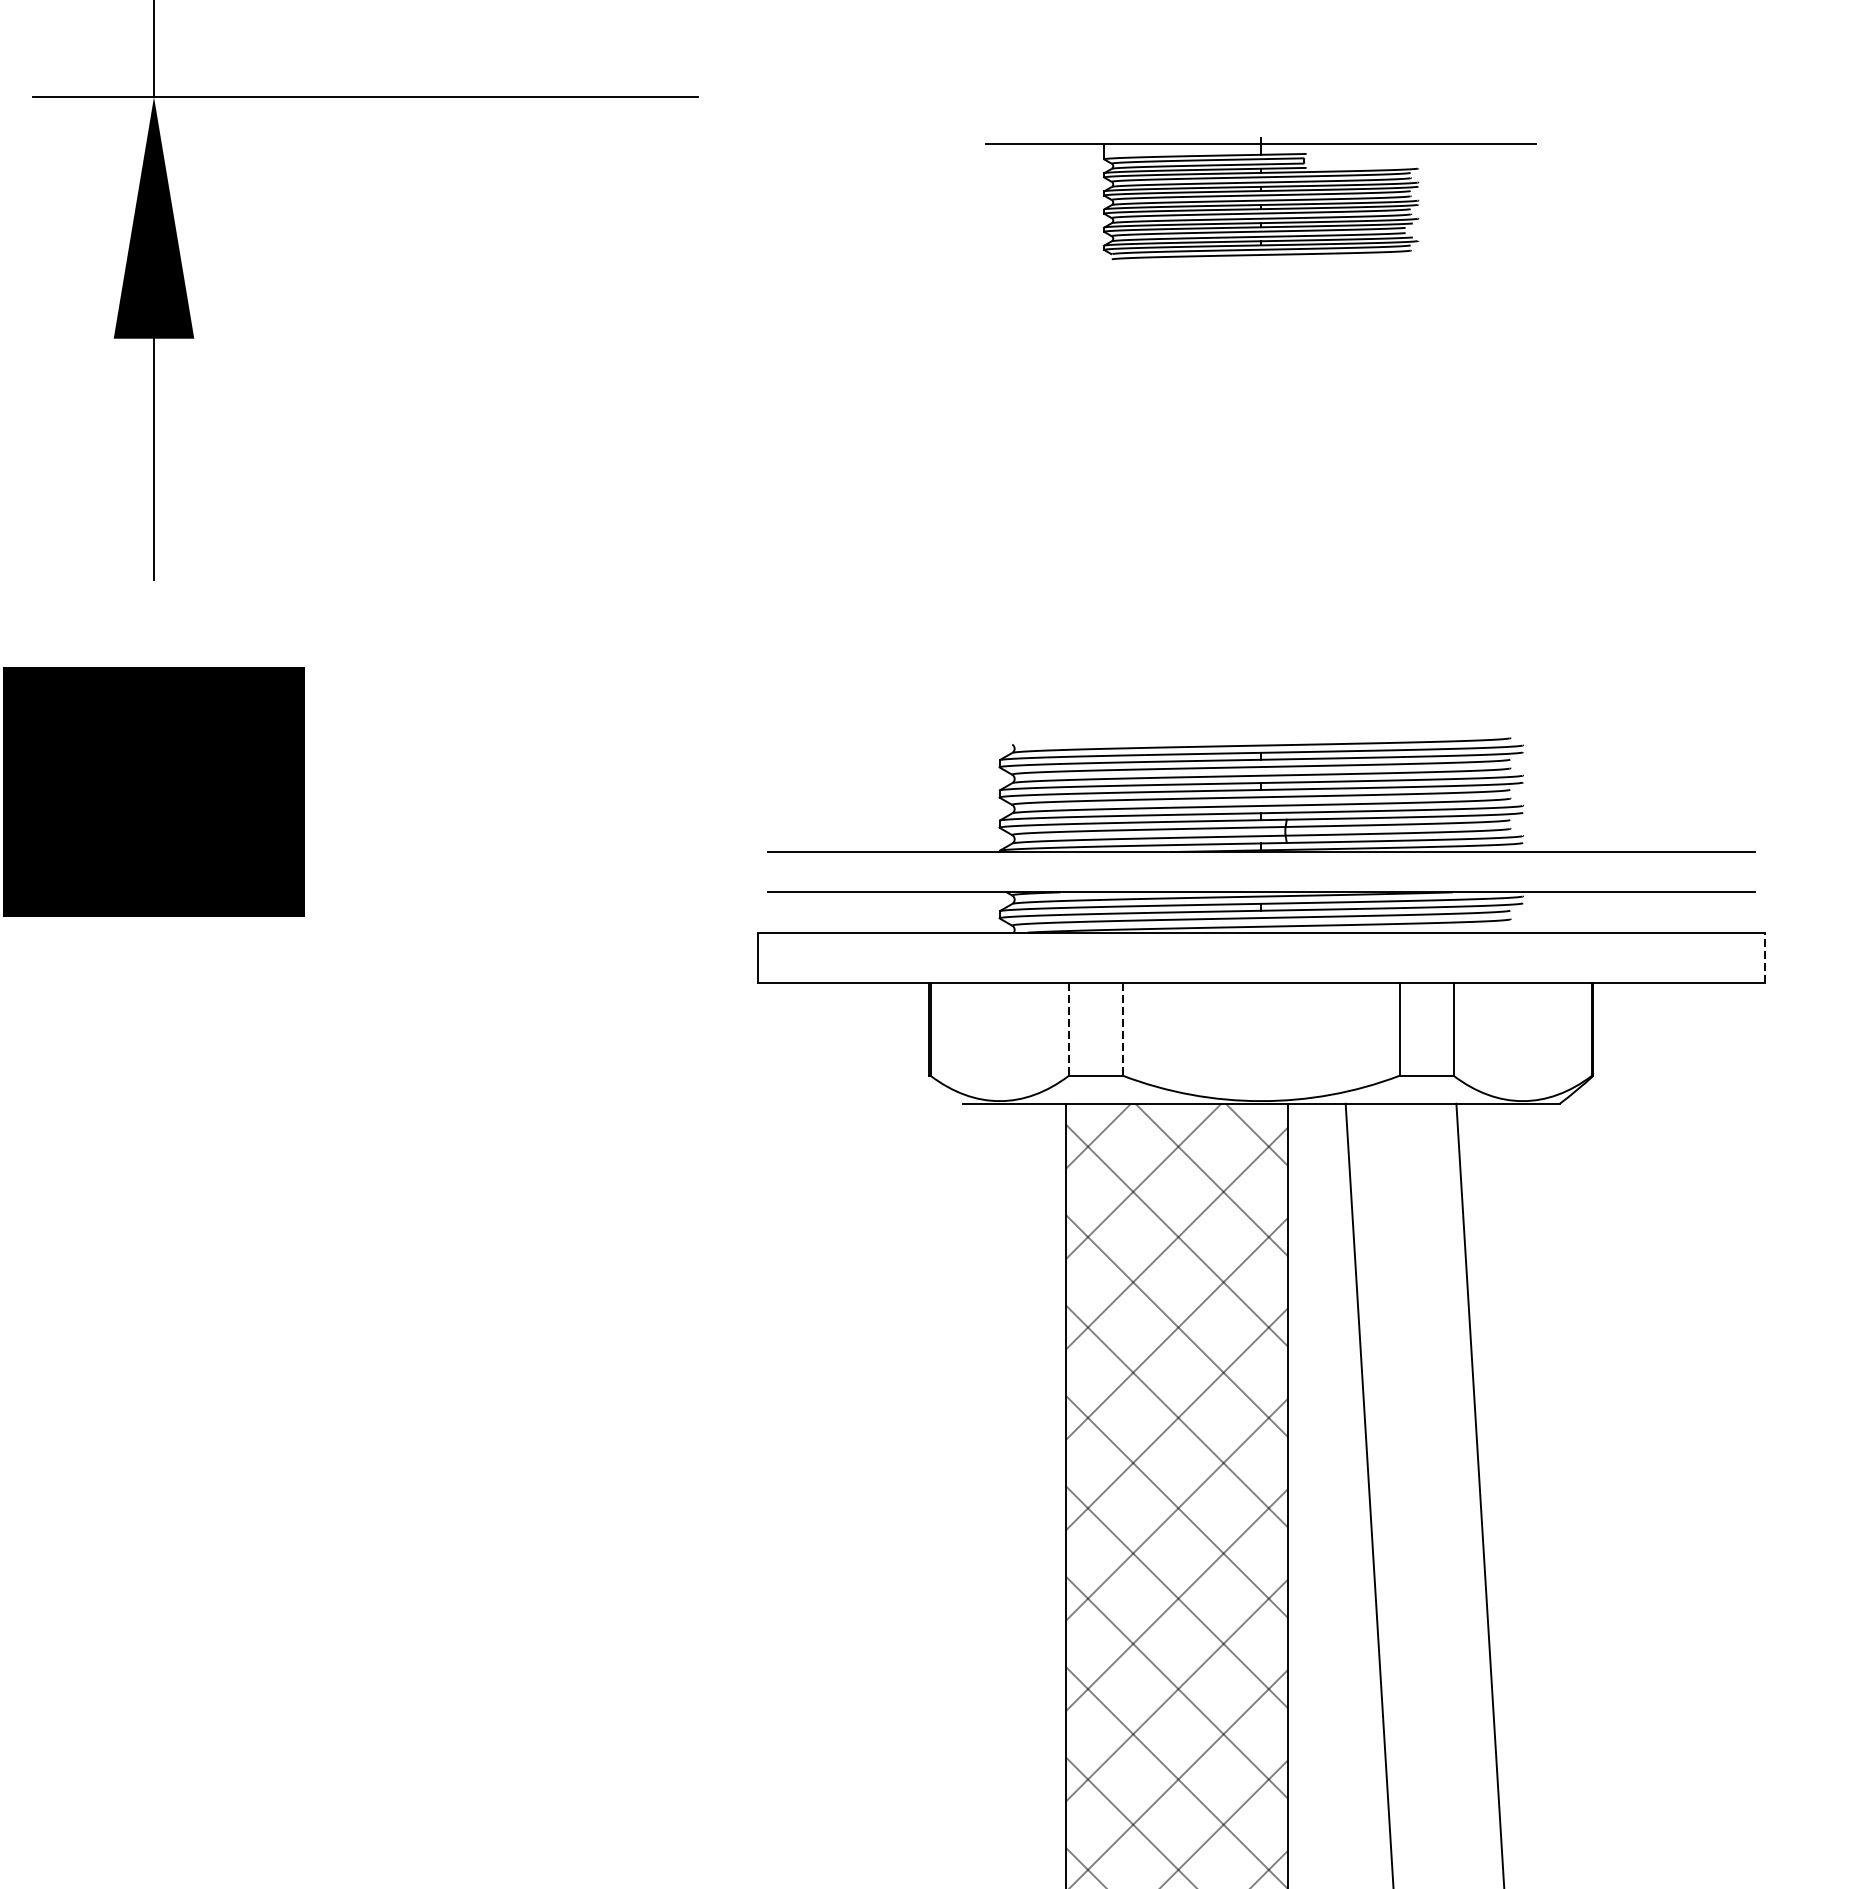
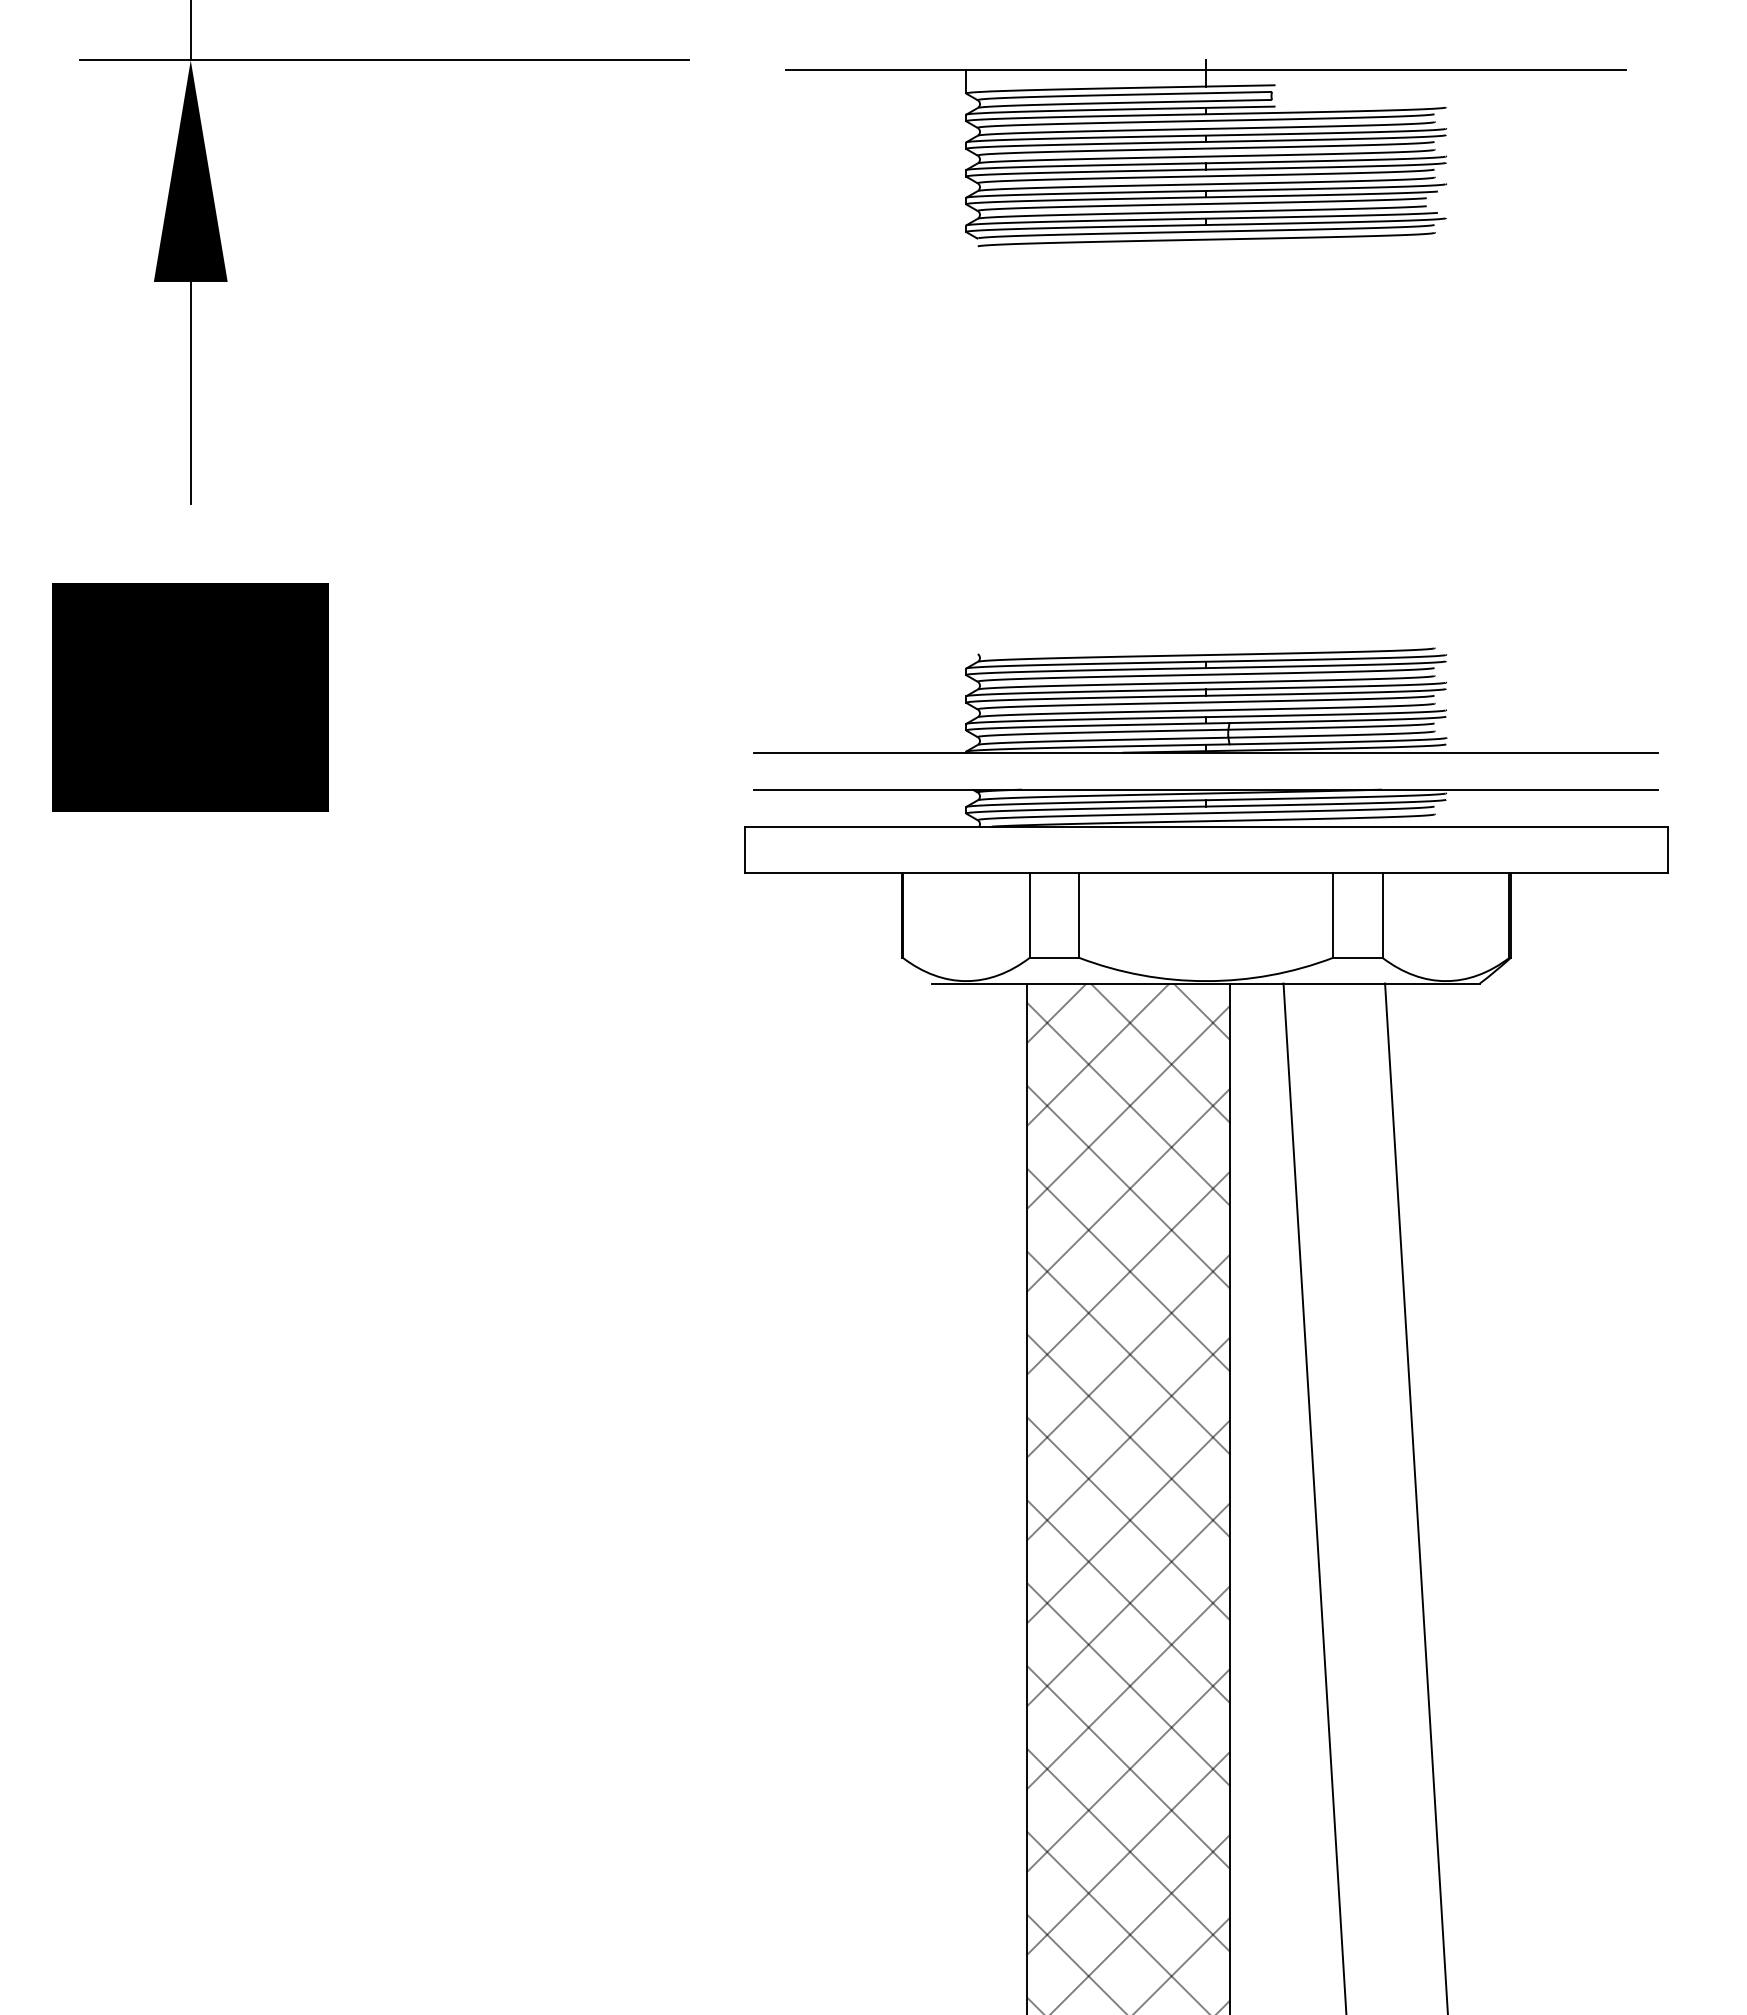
part: (1260, 198) -> (1205, 153), size x1.67
line: (1764, 957) -> (1667, 849), dashed -> solid
line: (1068, 1029) -> (1029, 915), dashed -> solid
line: (1123, 1029) -> (1079, 915), dashed -> solid

